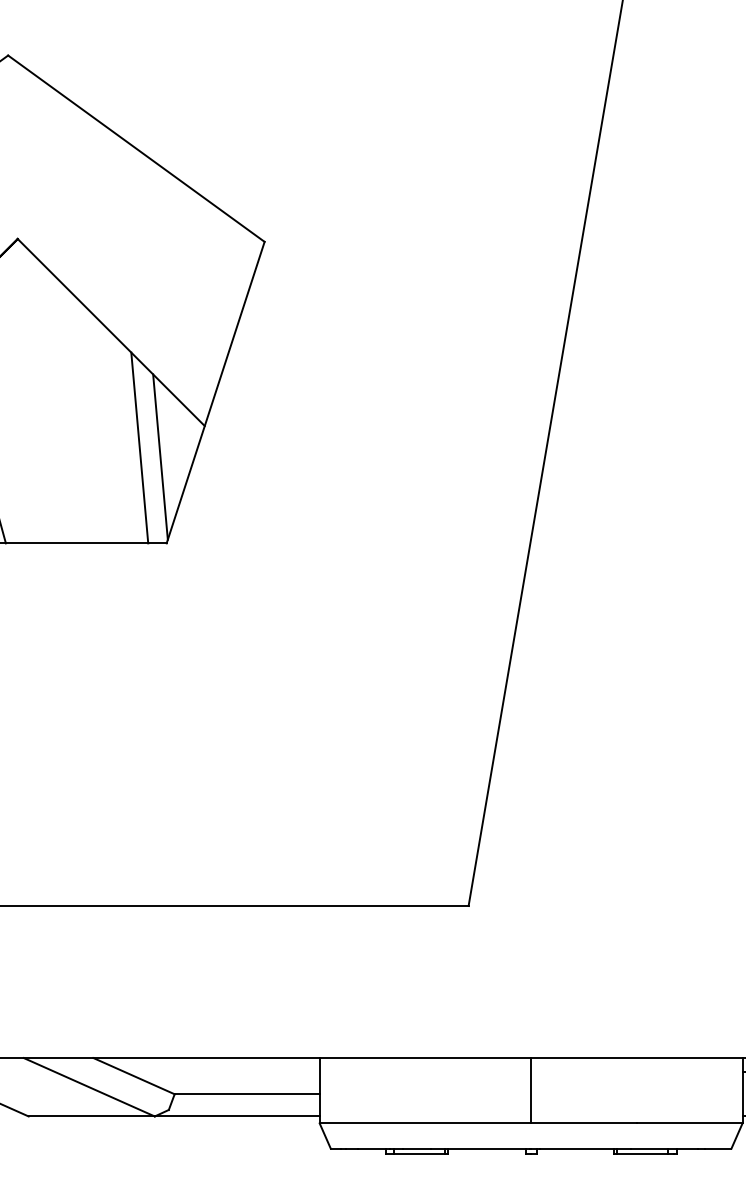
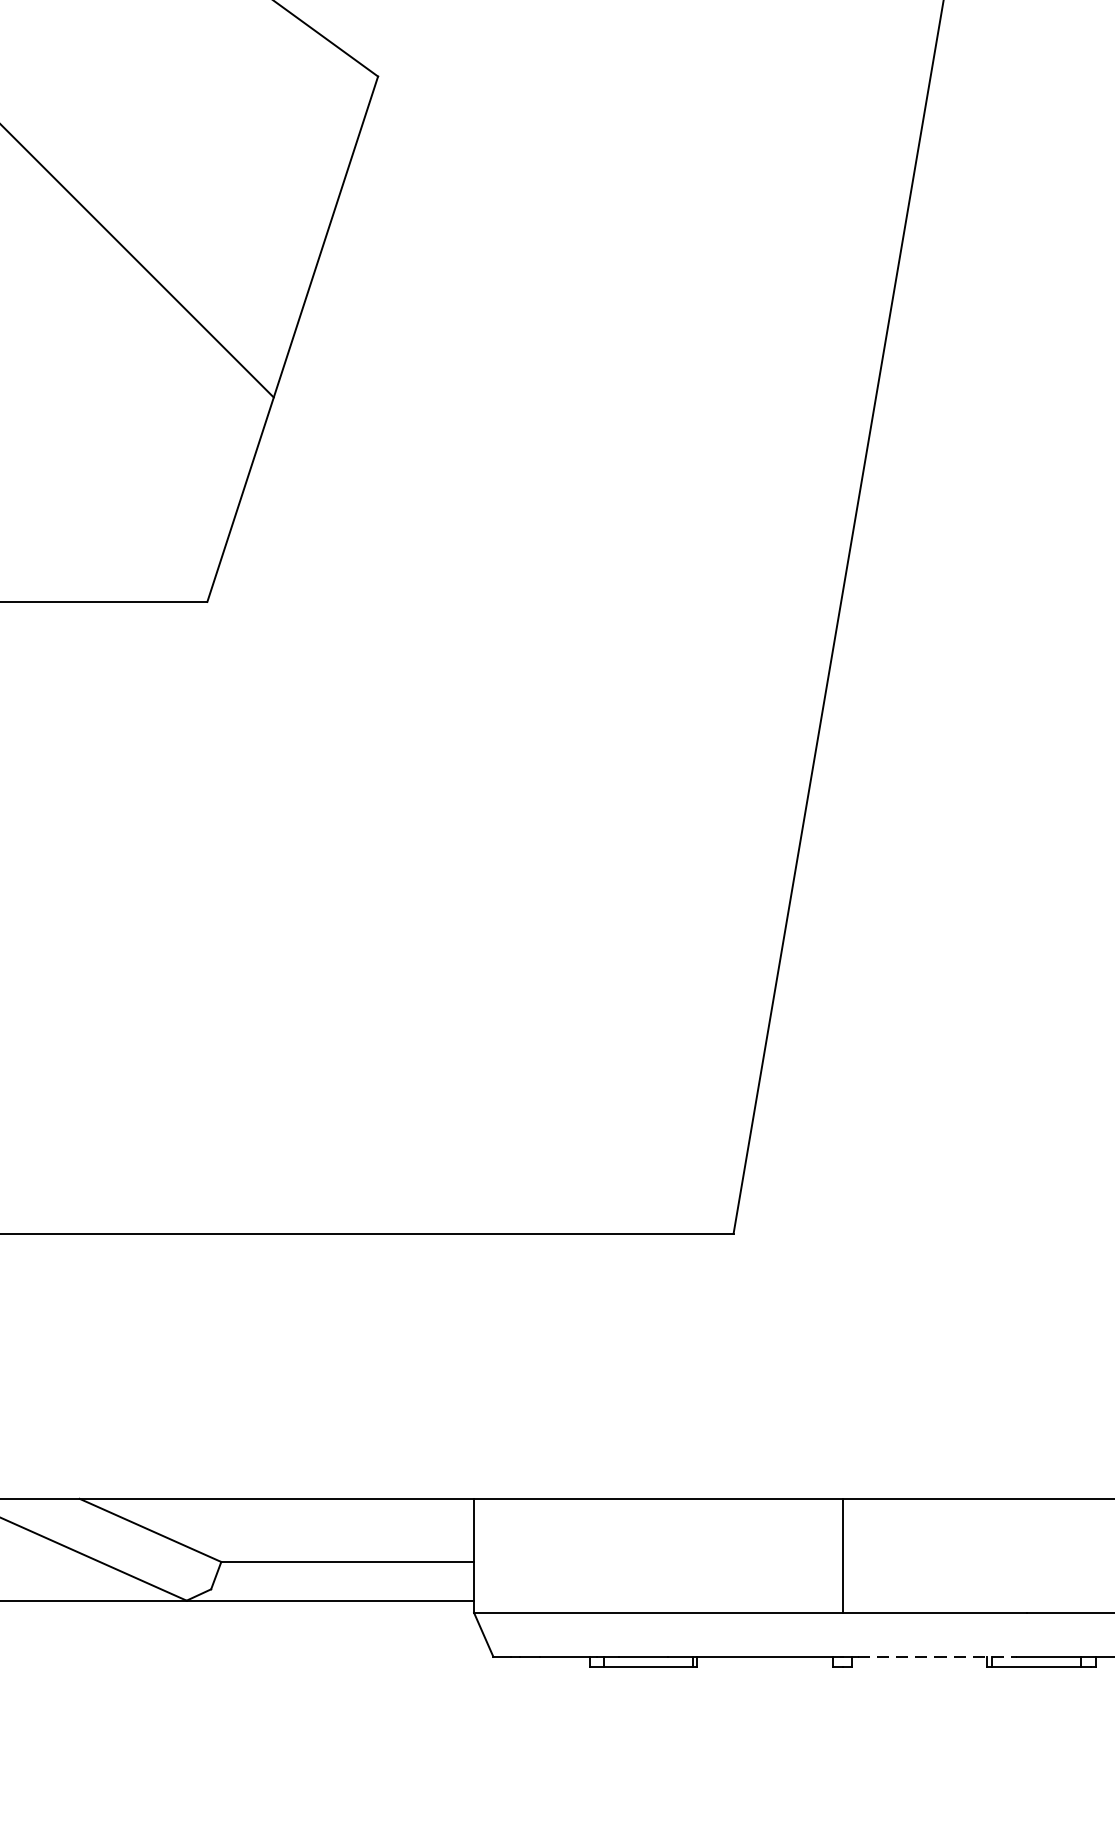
line: (139, 447) -> (160, 434), removed
line: (160, 456) -> (196, 450), removed
line: (585, 1148) -> (937, 1656), solid -> dashed

